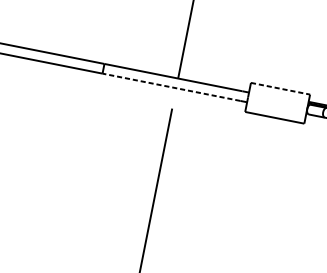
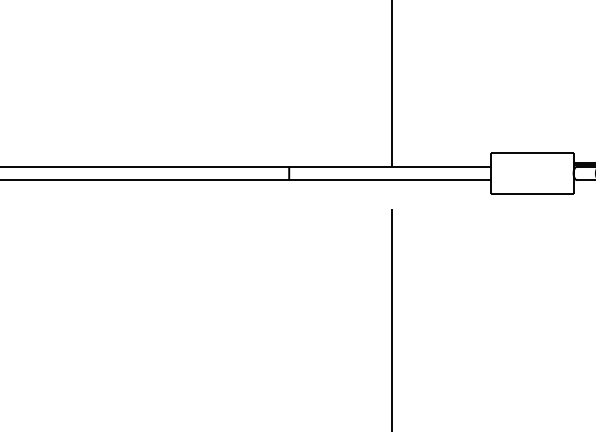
line: (170, 87) -> (384, 180), dashed -> solid
line: (280, 89) -> (532, 153), dashed -> solid

